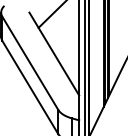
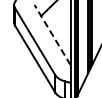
line: (54, 53) -> (52, 34), solid -> dashed

